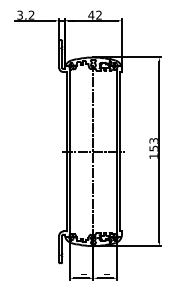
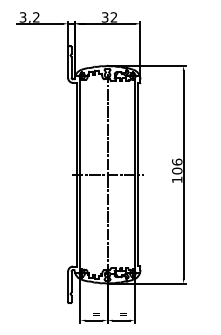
text: (90, 15) -> (104, 17), 42 -> 32
text: (154, 144) -> (177, 166), 153 -> 106

